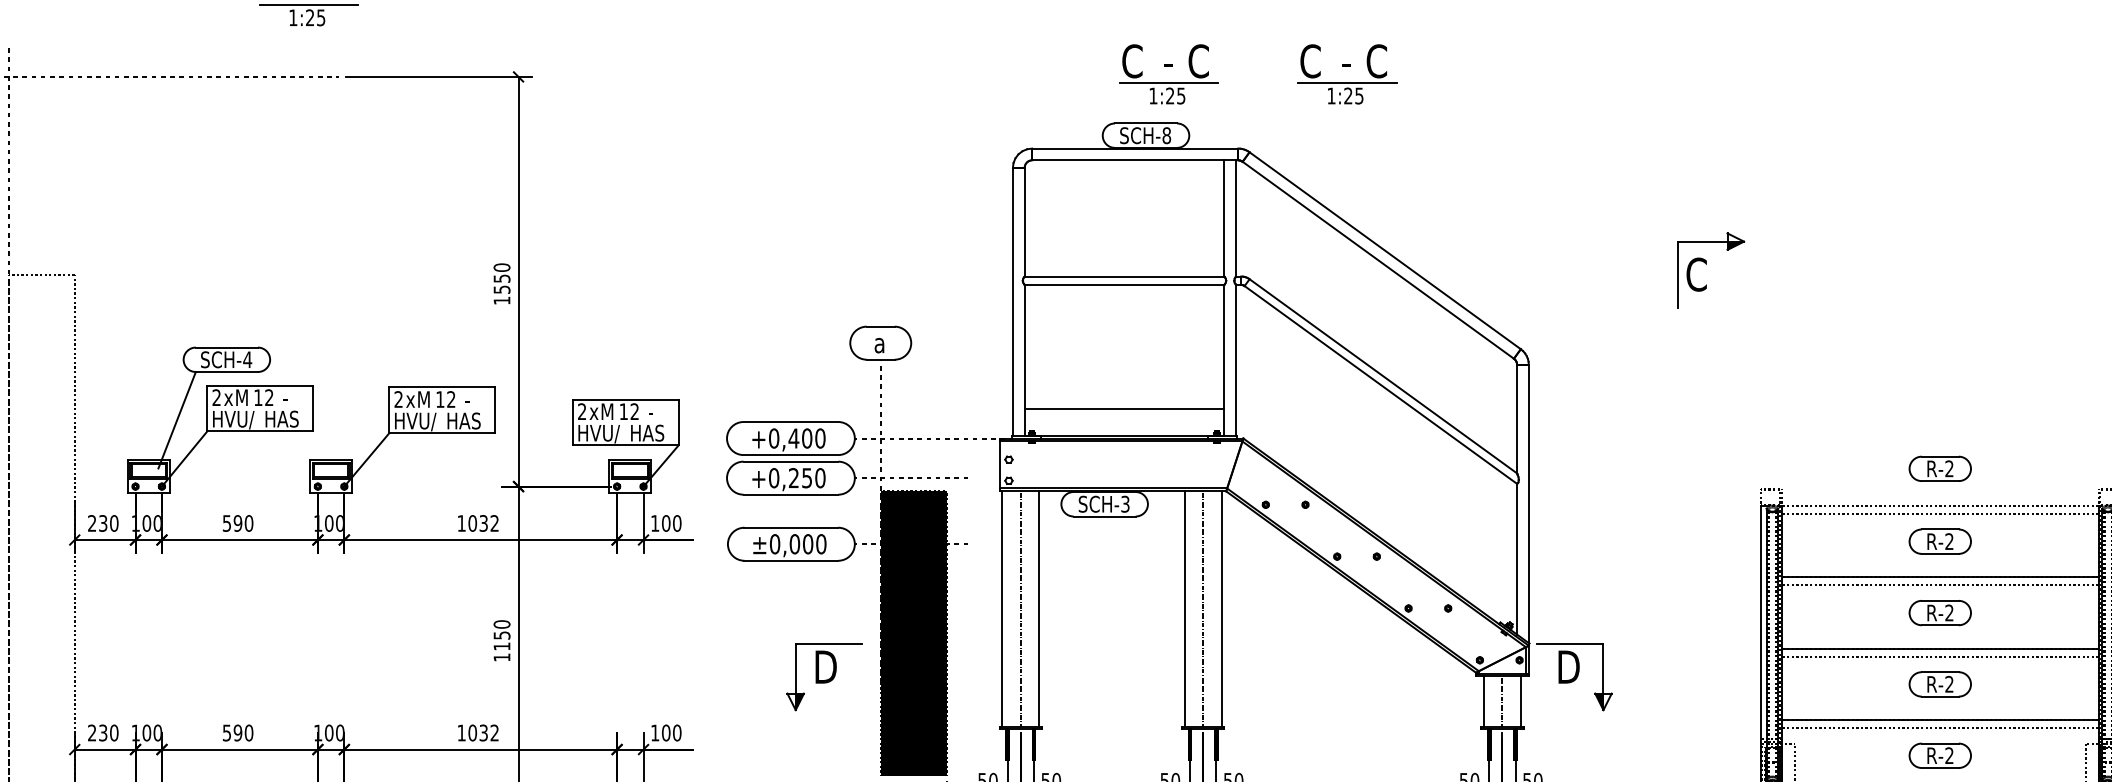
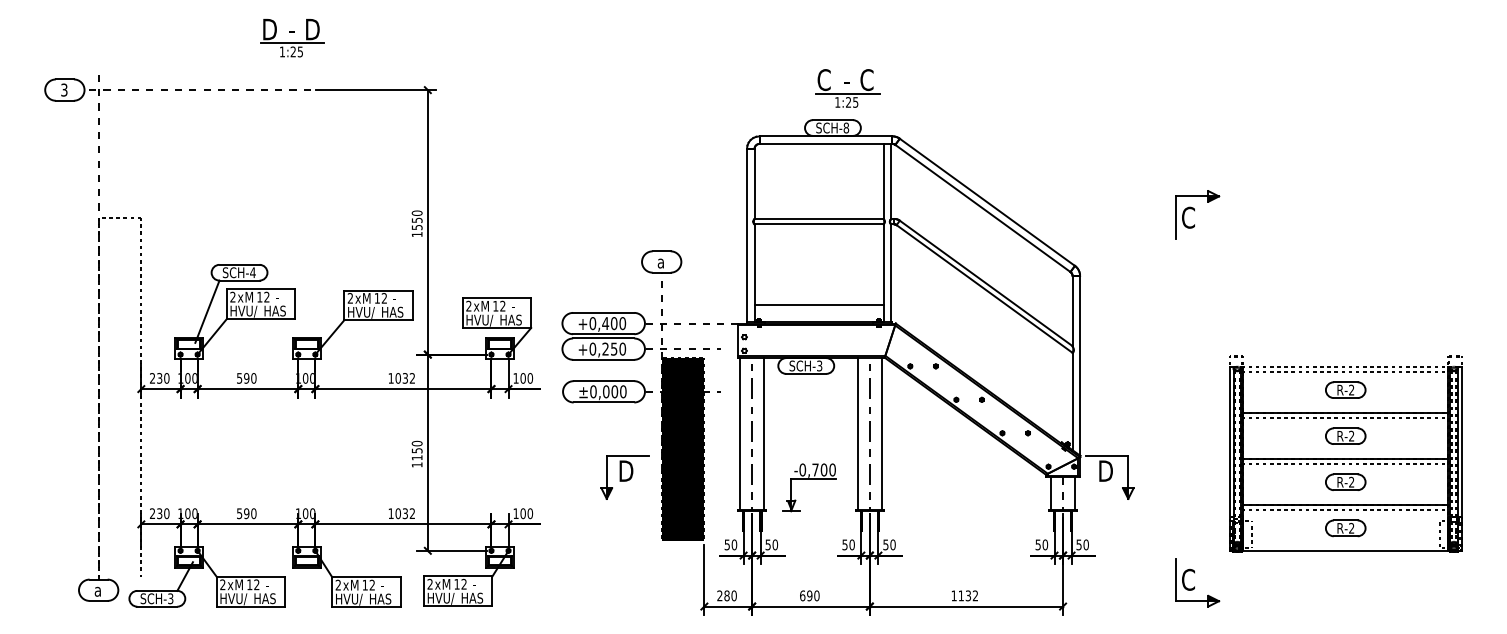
part: (1346, 74) -> (962, 88), removed
part: (1939, 467) -> (1345, 342), removed
part: (1109, 680) -> (809, 479), added

